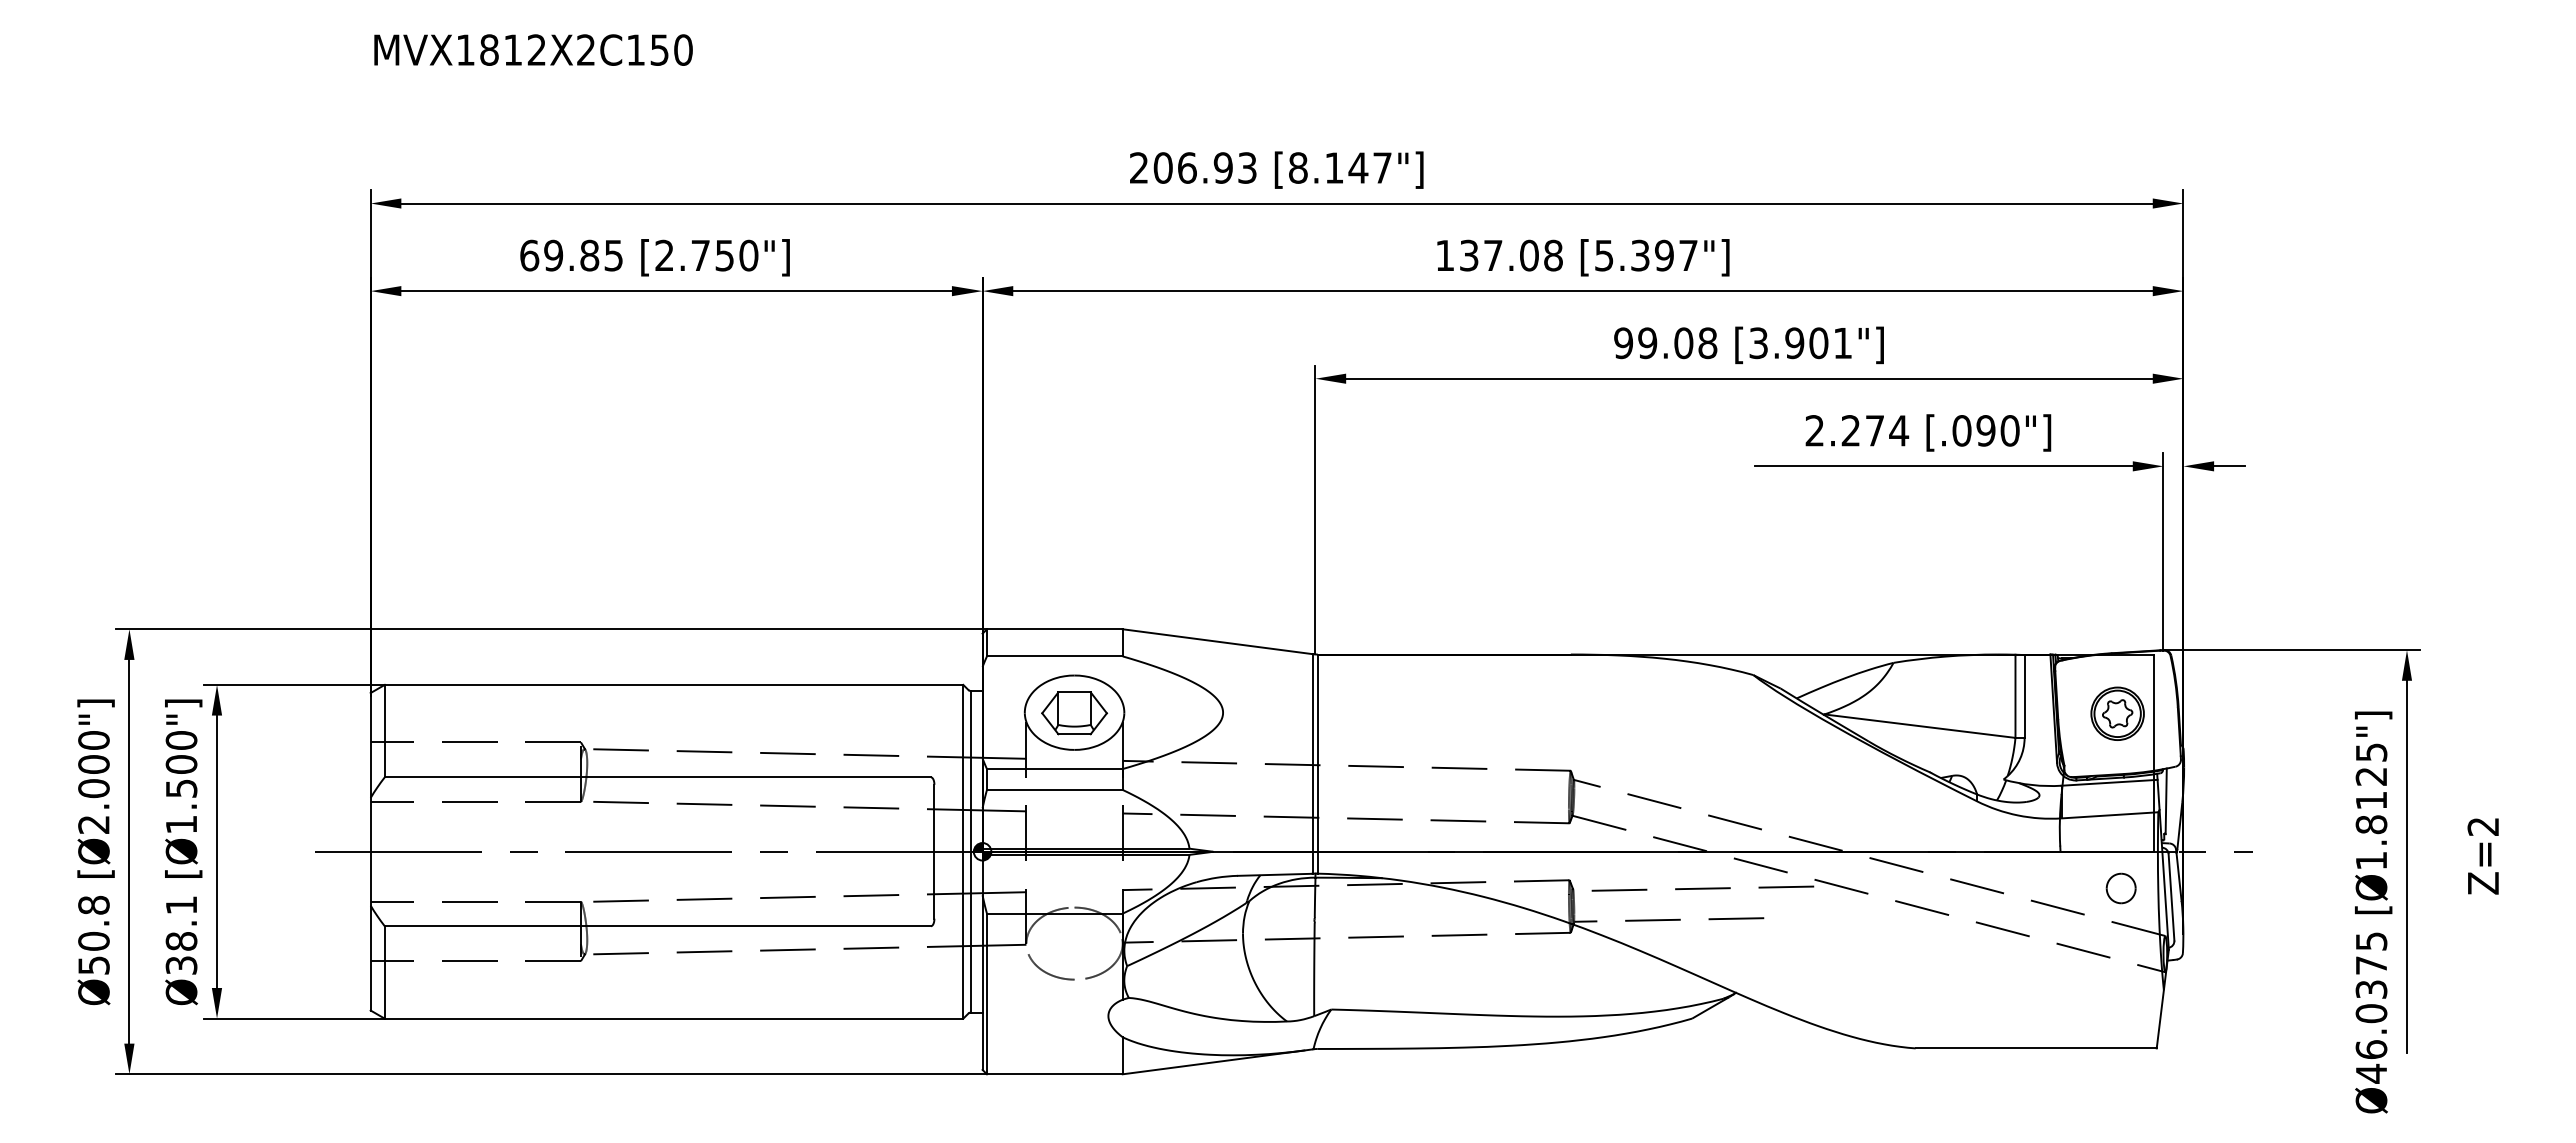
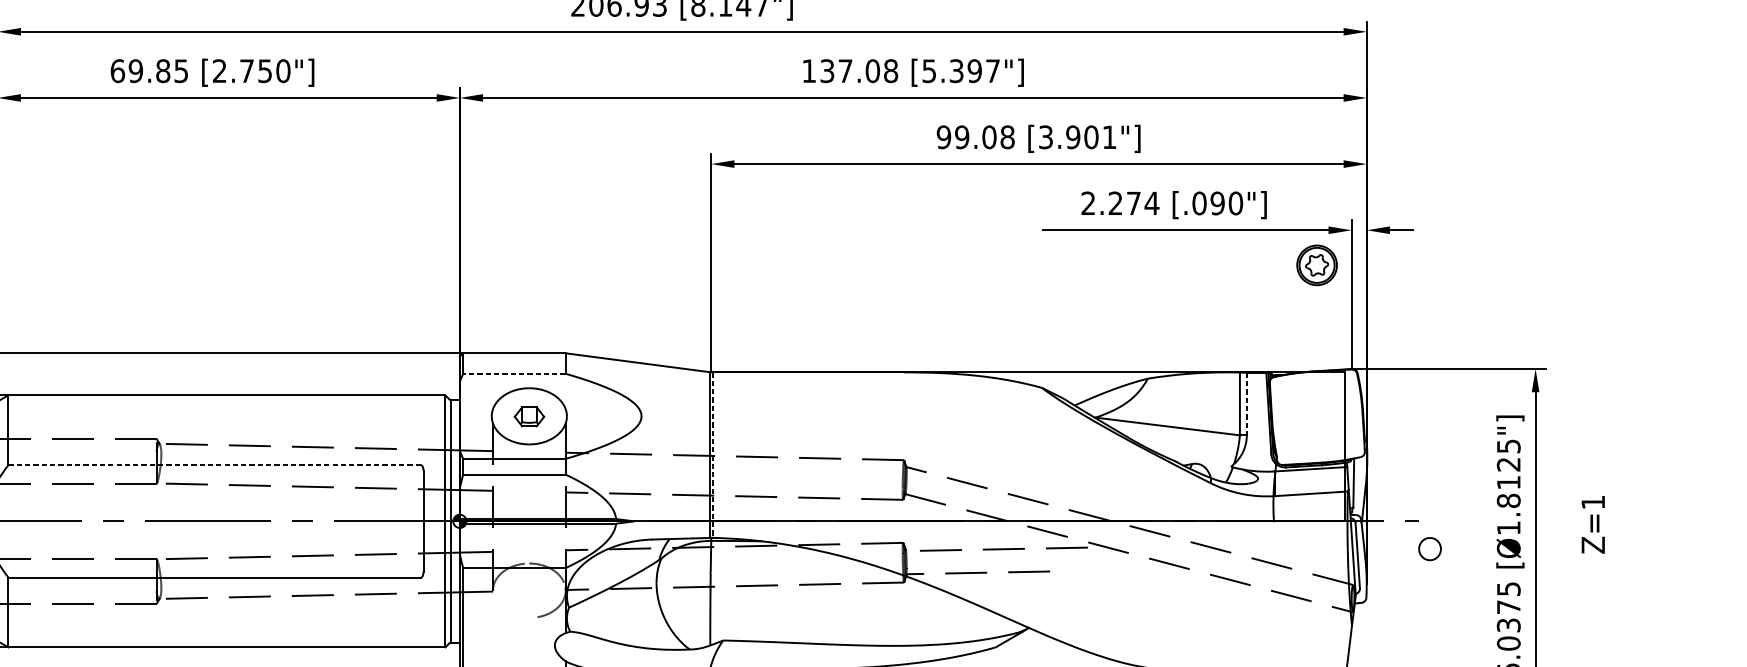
line: (1054, 656) -> (514, 373), solid -> dashed
line: (2024, 697) -> (1246, 404), solid -> dashed
part: (1074, 713) -> (529, 416), size x0.6
part: (2117, 713) -> (1316, 265), moved
line: (1317, 764) -> (712, 455), solid -> dashed
line: (657, 777) -> (214, 465), solid -> dashed
text: (2482, 826) -> (1592, 502), Z=2 -> Z=1
part: (2120, 888) -> (1429, 549), moved
curve: (1048, 972) -> (509, 612), removed

